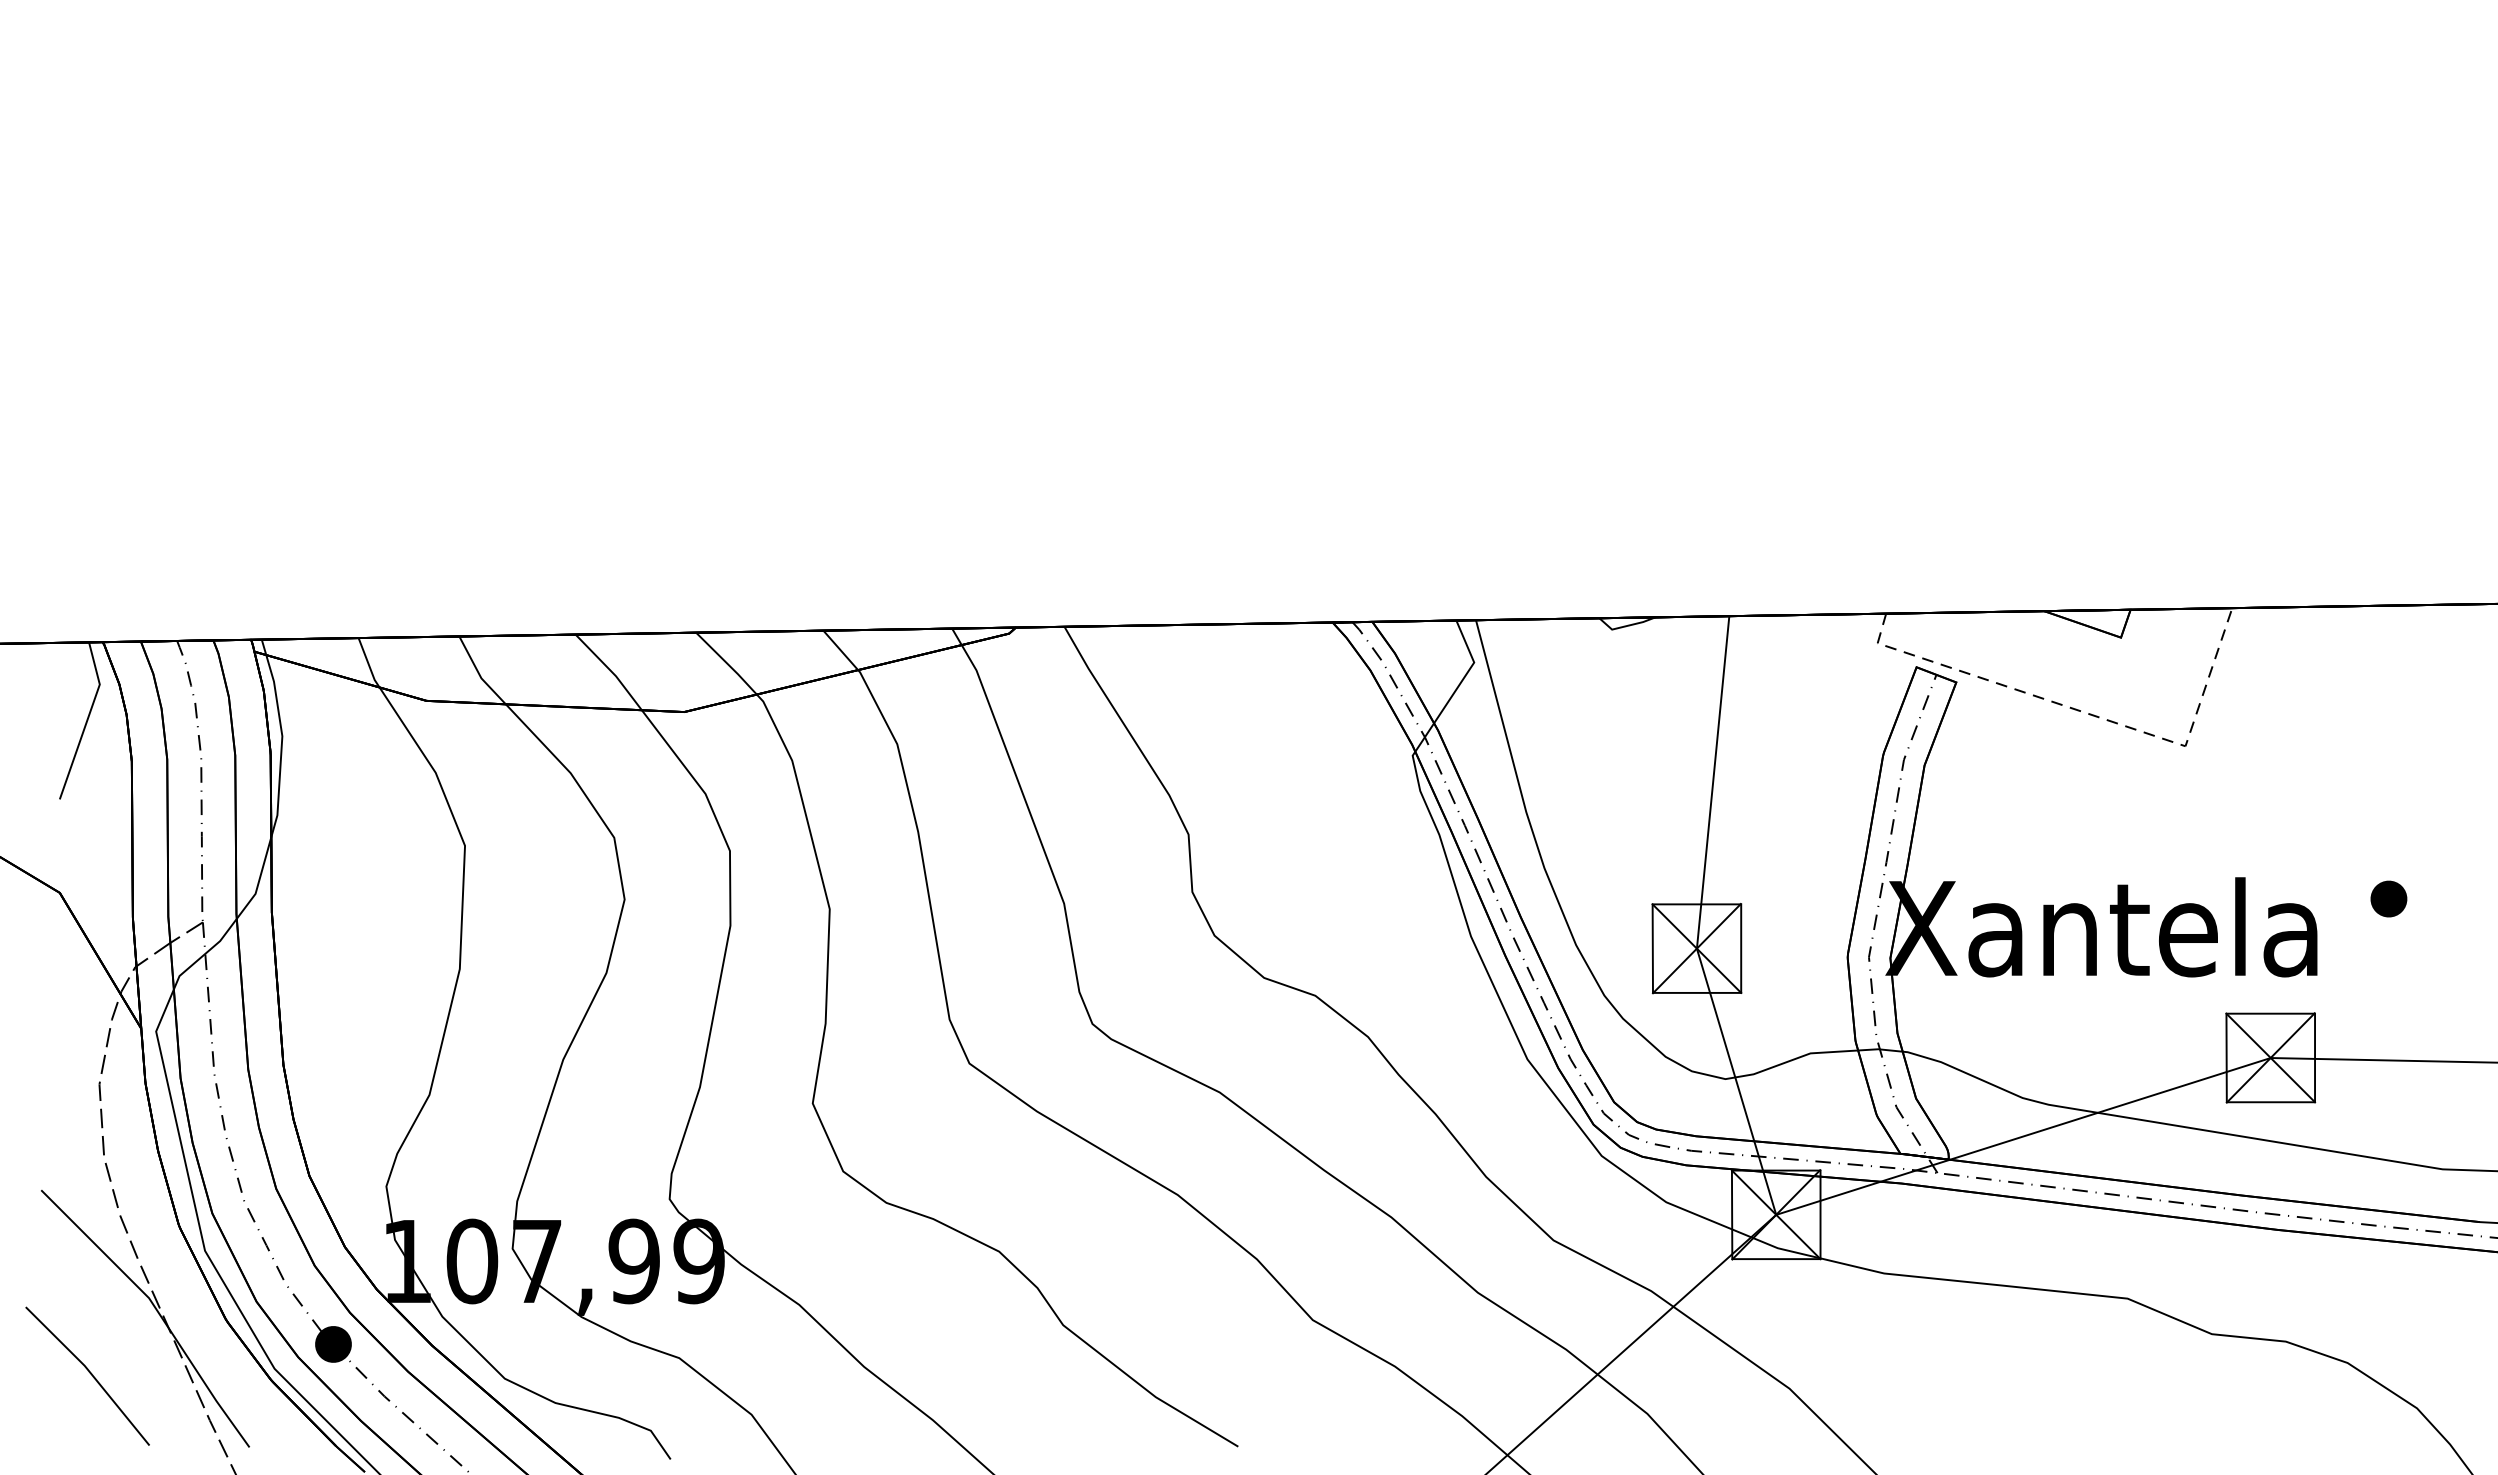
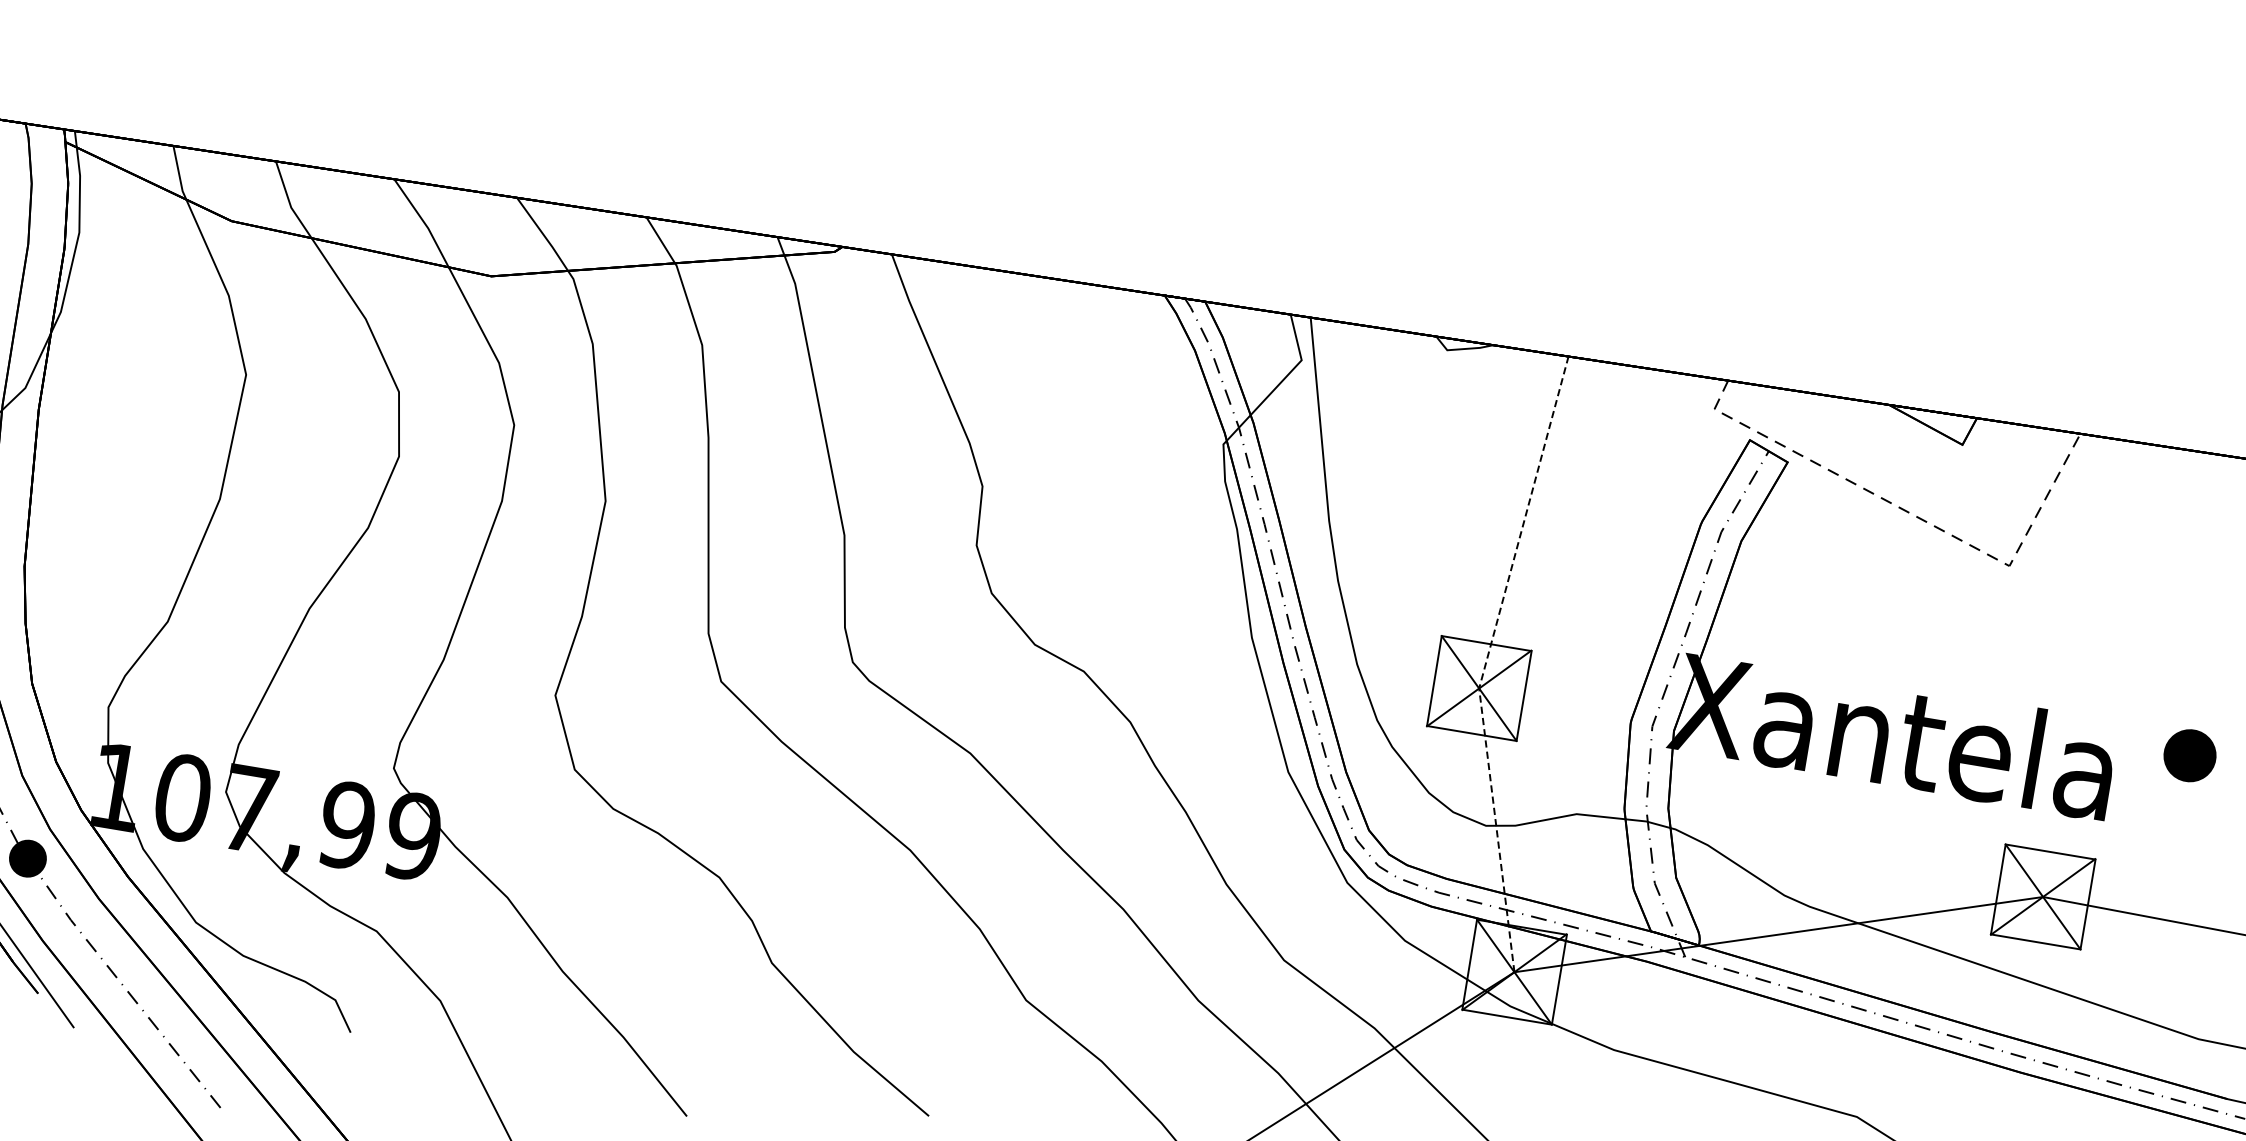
part: (2388, 898) -> (2189, 755), size x1.4
line: (1699, 920) -> (1486, 660), solid -> dashed

